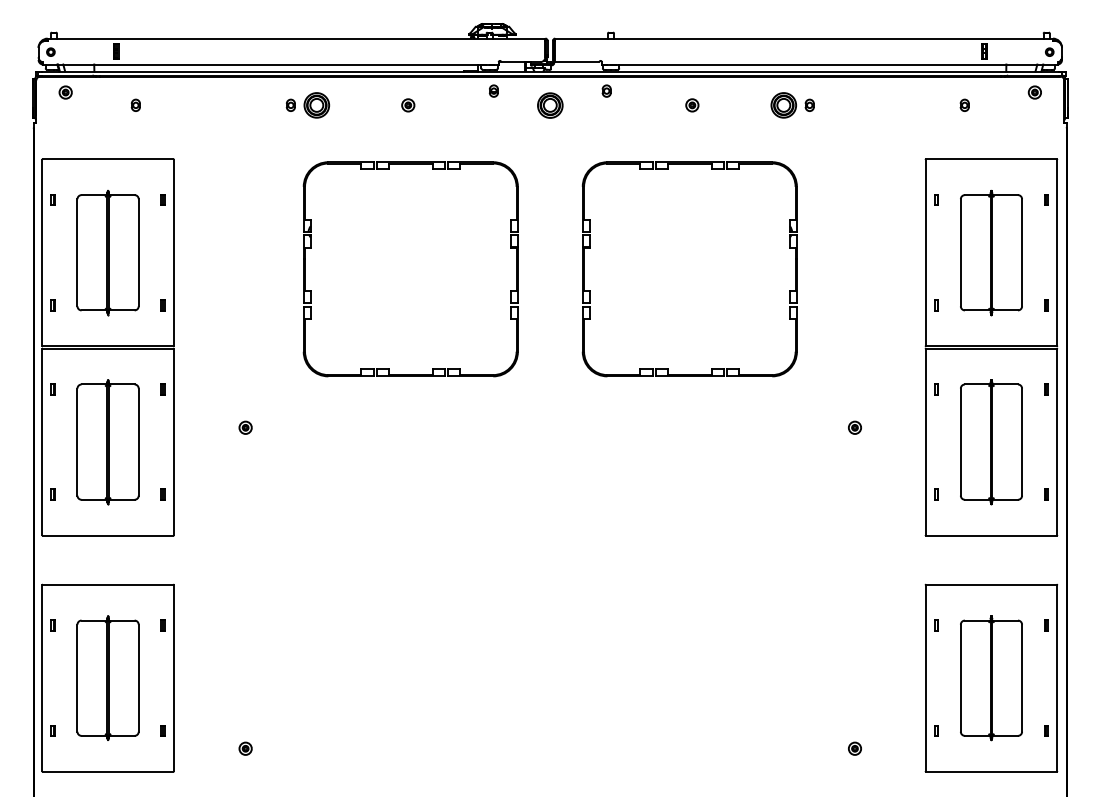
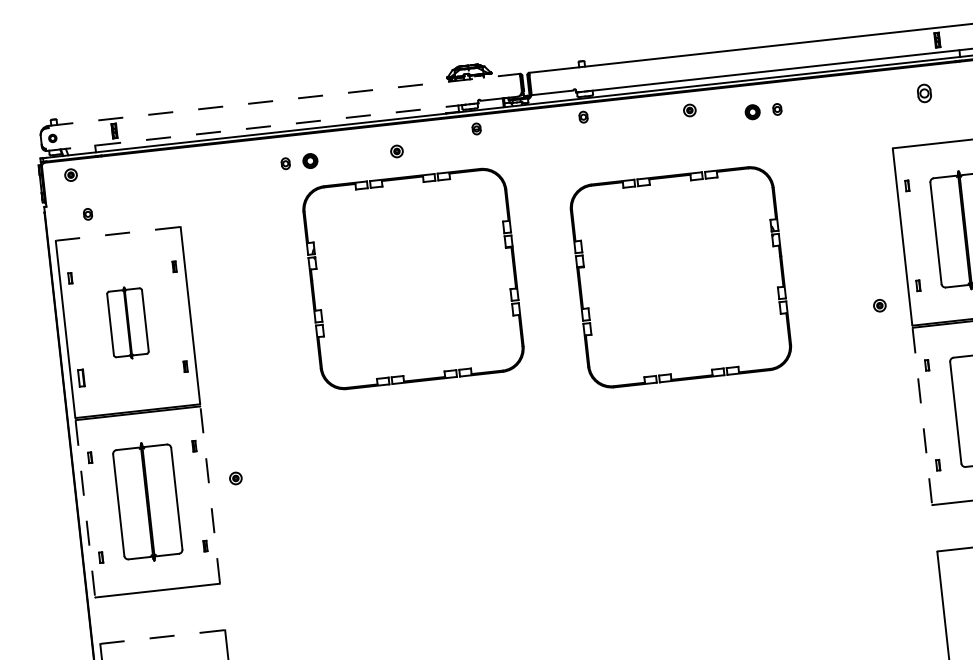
line: (296, 38) -> (284, 99), solid -> dashed
line: (264, 64) -> (256, 127), solid -> dashed
part: (135, 104) -> (87, 213), moved
part: (964, 104) -> (923, 92), size x1.6
part: (316, 105) -> (310, 161), size x0.6
part: (550, 105) -> (531, 136), removed
part: (692, 105) -> (690, 110), moved
part: (783, 105) -> (752, 112), size x0.6
line: (107, 159) -> (117, 234), solid -> dashed
part: (311, 248) -> (317, 269), moved
part: (107, 253) -> (127, 323), size x0.6
part: (52, 305) -> (80, 378), size x1.6
part: (245, 427) -> (235, 478), moved
part: (854, 427) -> (879, 305), moved
line: (42, 442) -> (85, 509), solid -> dashed
line: (174, 442) -> (210, 495), solid -> dashed
line: (925, 442) -> (922, 416), solid -> dashed
line: (107, 584) -> (162, 636), solid -> dashed
part: (936, 625) -> (951, 589), removed

